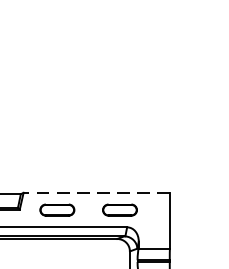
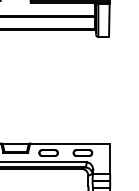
line: (95, 192) -> (69, 143), dashed -> solid

